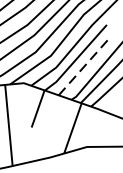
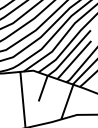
line: (83, 68) -> (74, 60), dashed -> solid

